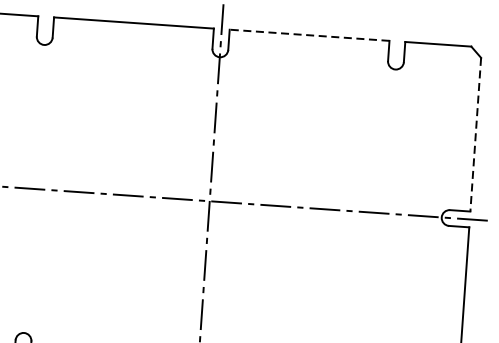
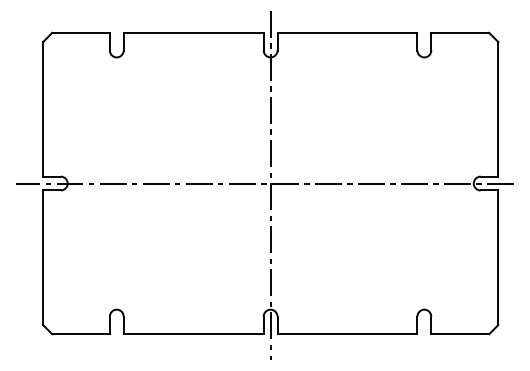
line: (309, 34) -> (347, 32), dashed -> solid
line: (475, 134) -> (498, 109), dashed -> solid

